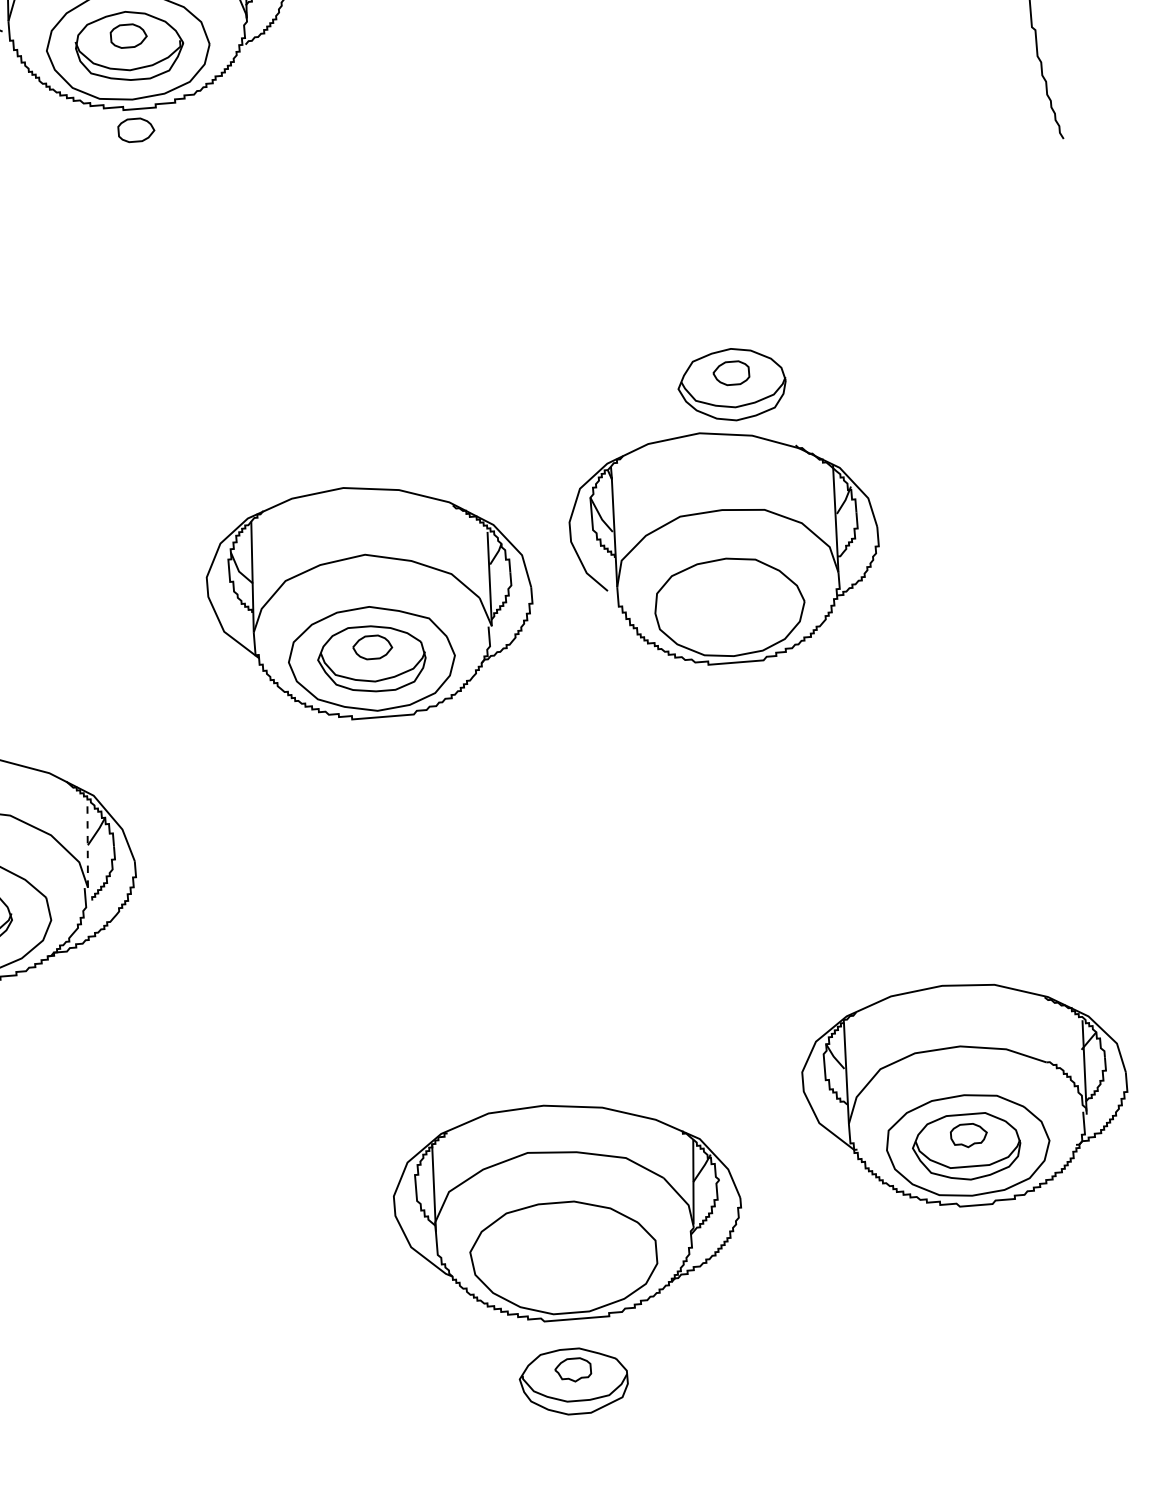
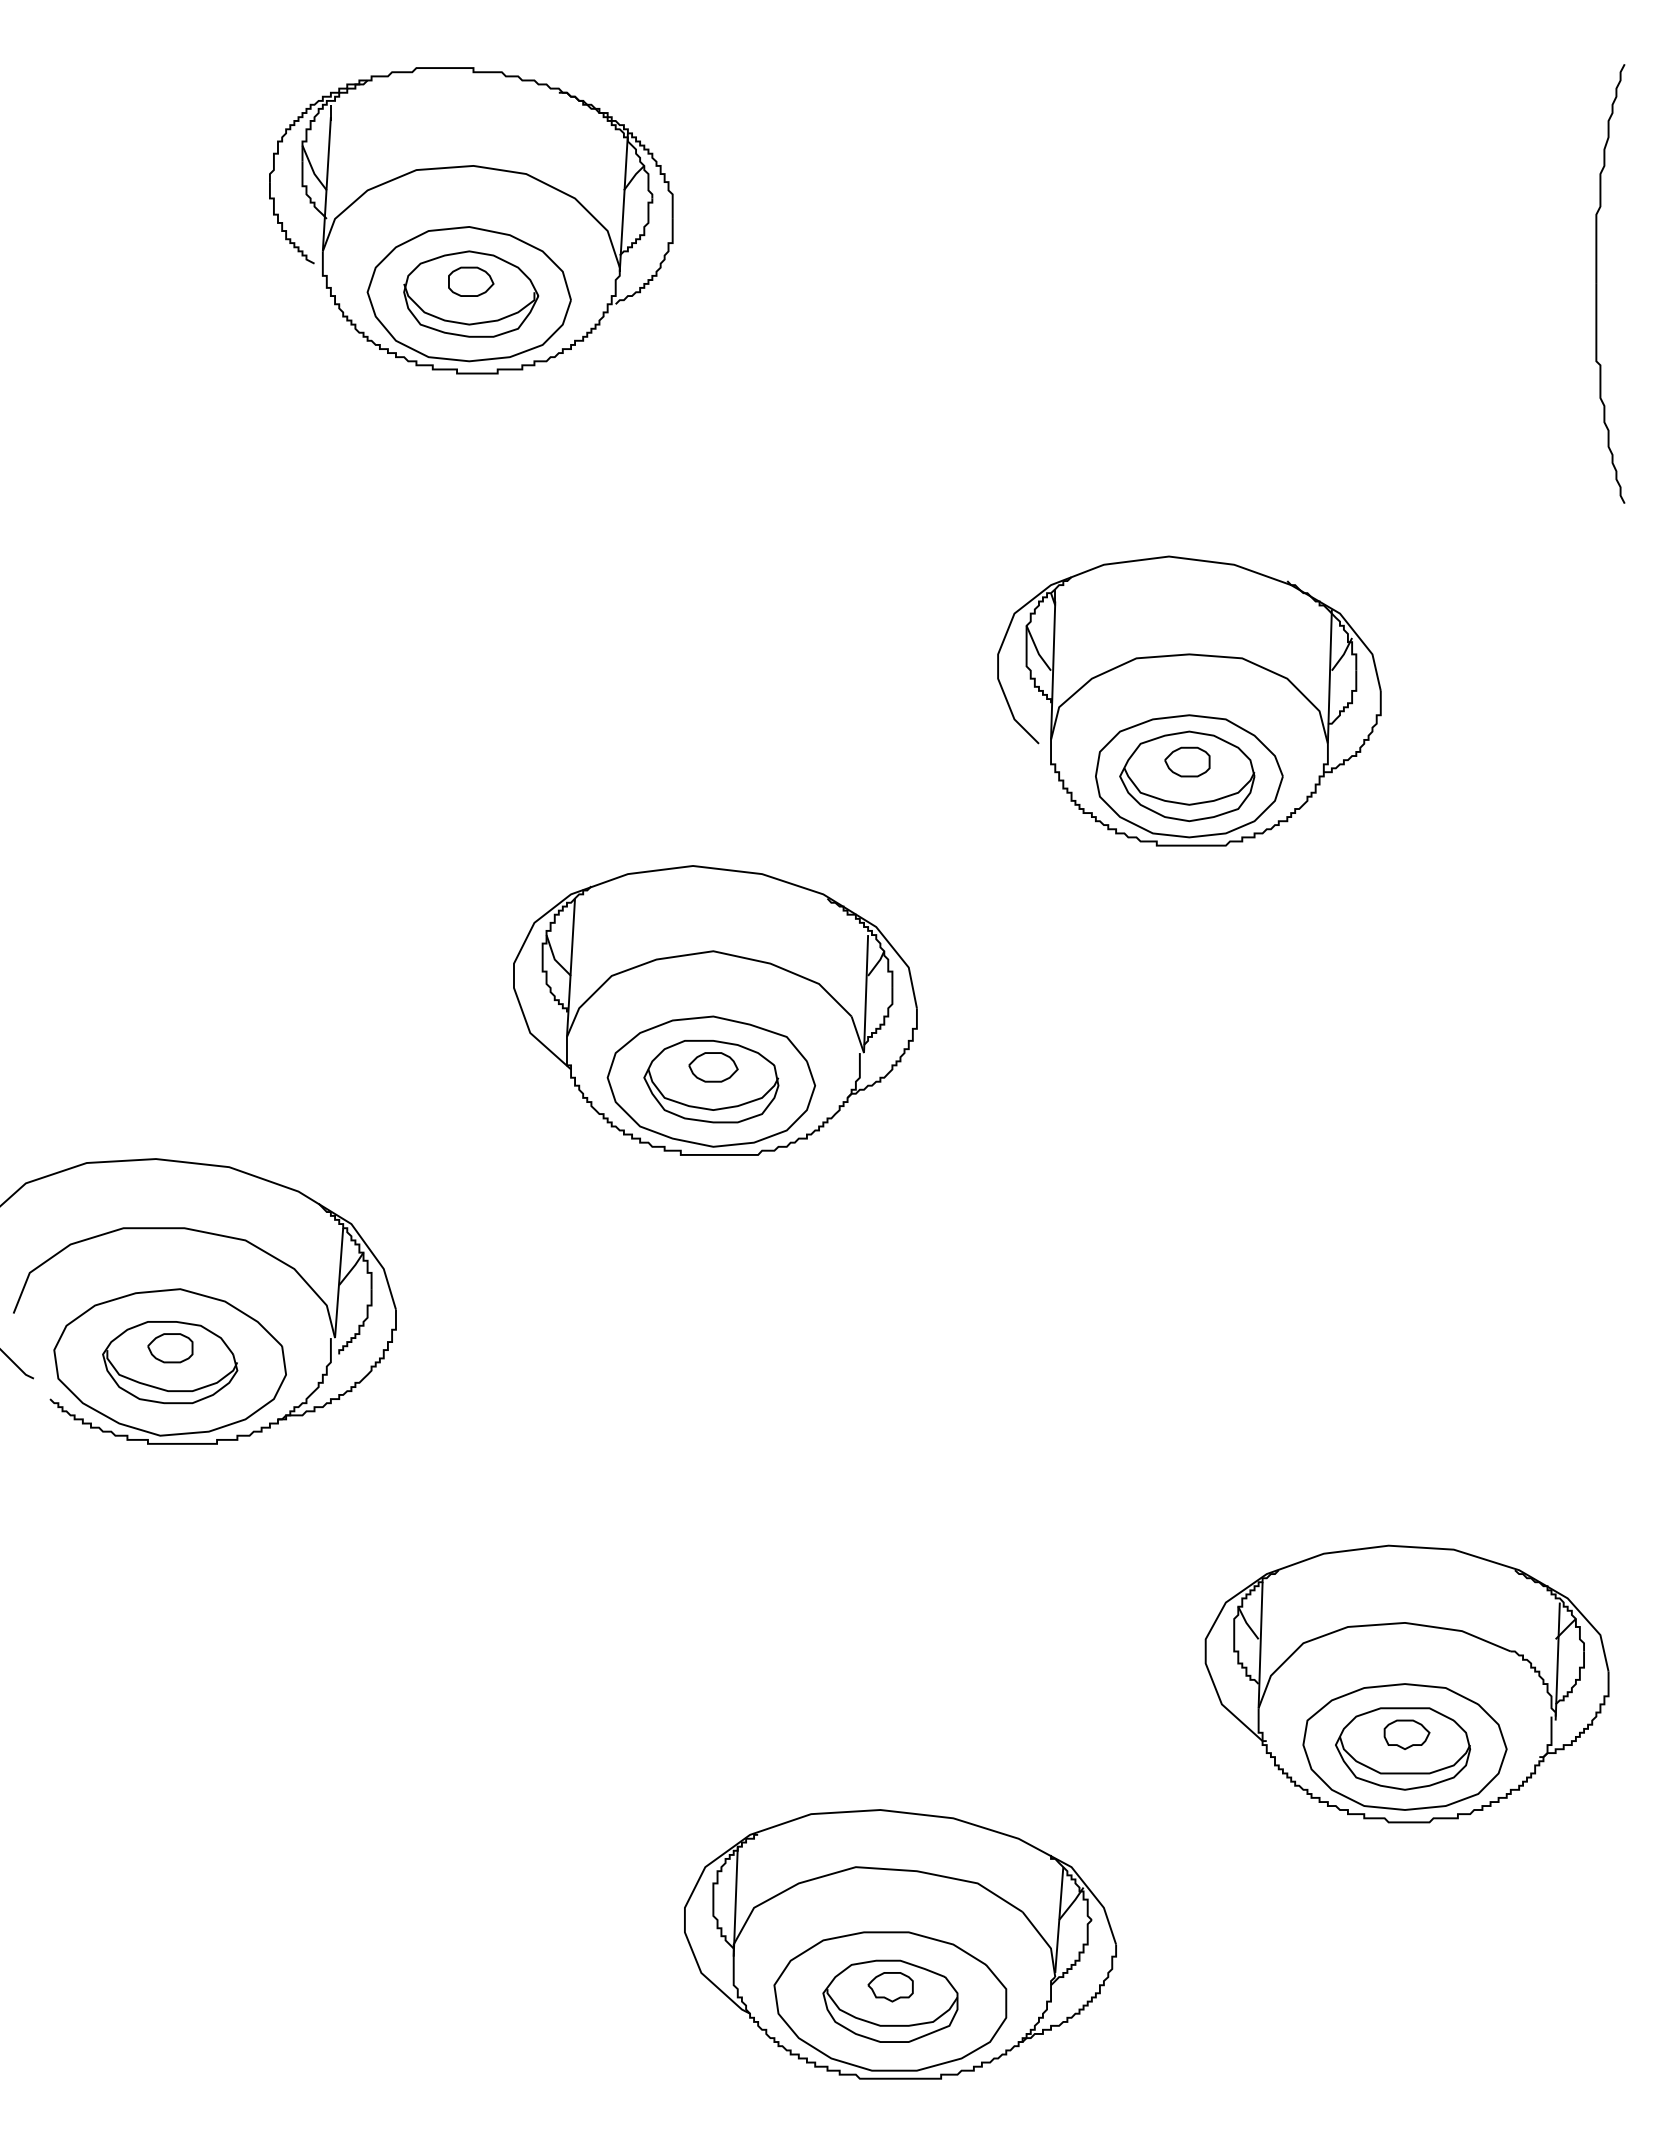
part: (136, 129) -> (471, 399), removed
part: (725, 546) -> (1189, 700), moved
line: (87, 843) -> (339, 1282), dashed -> solid
part: (568, 1211) -> (900, 1944), moved

